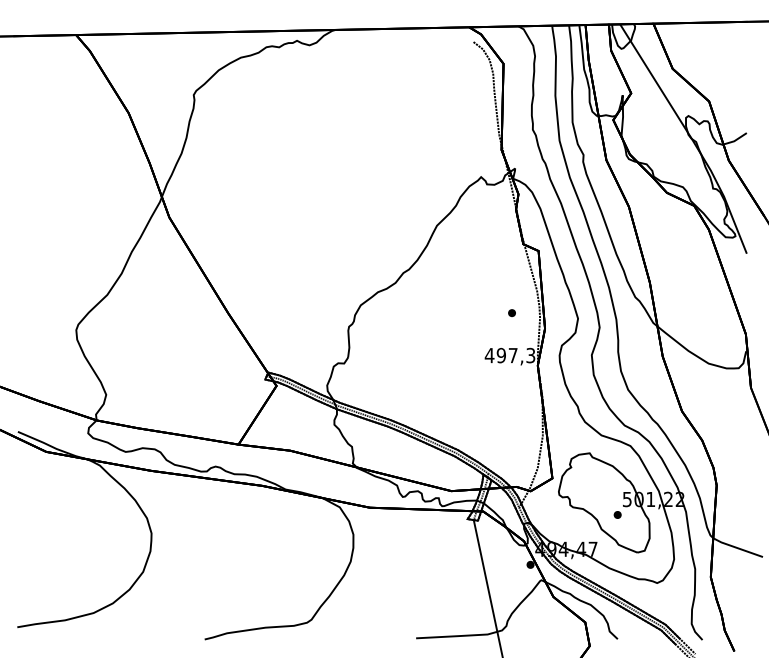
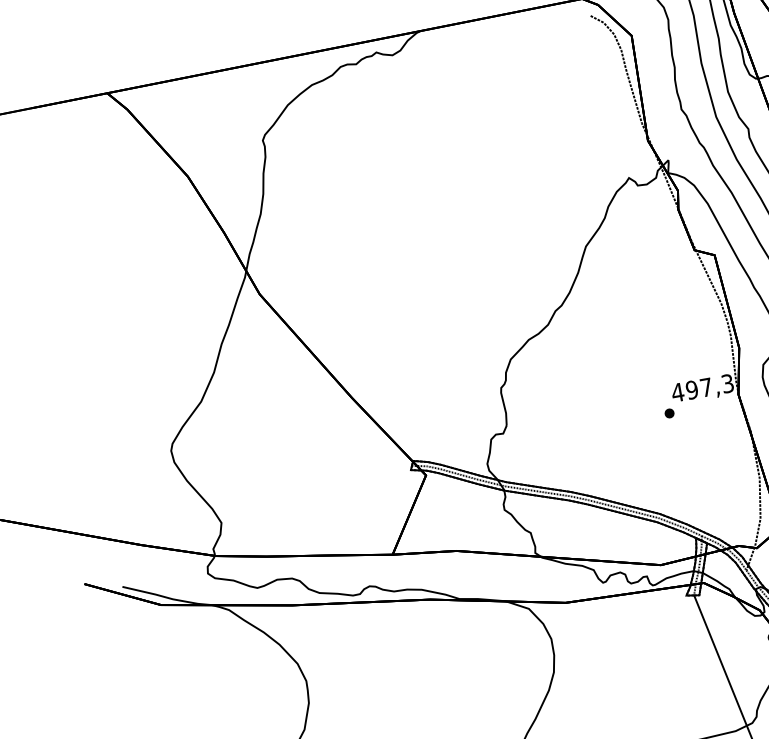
part: (511, 313) -> (668, 414), moved

